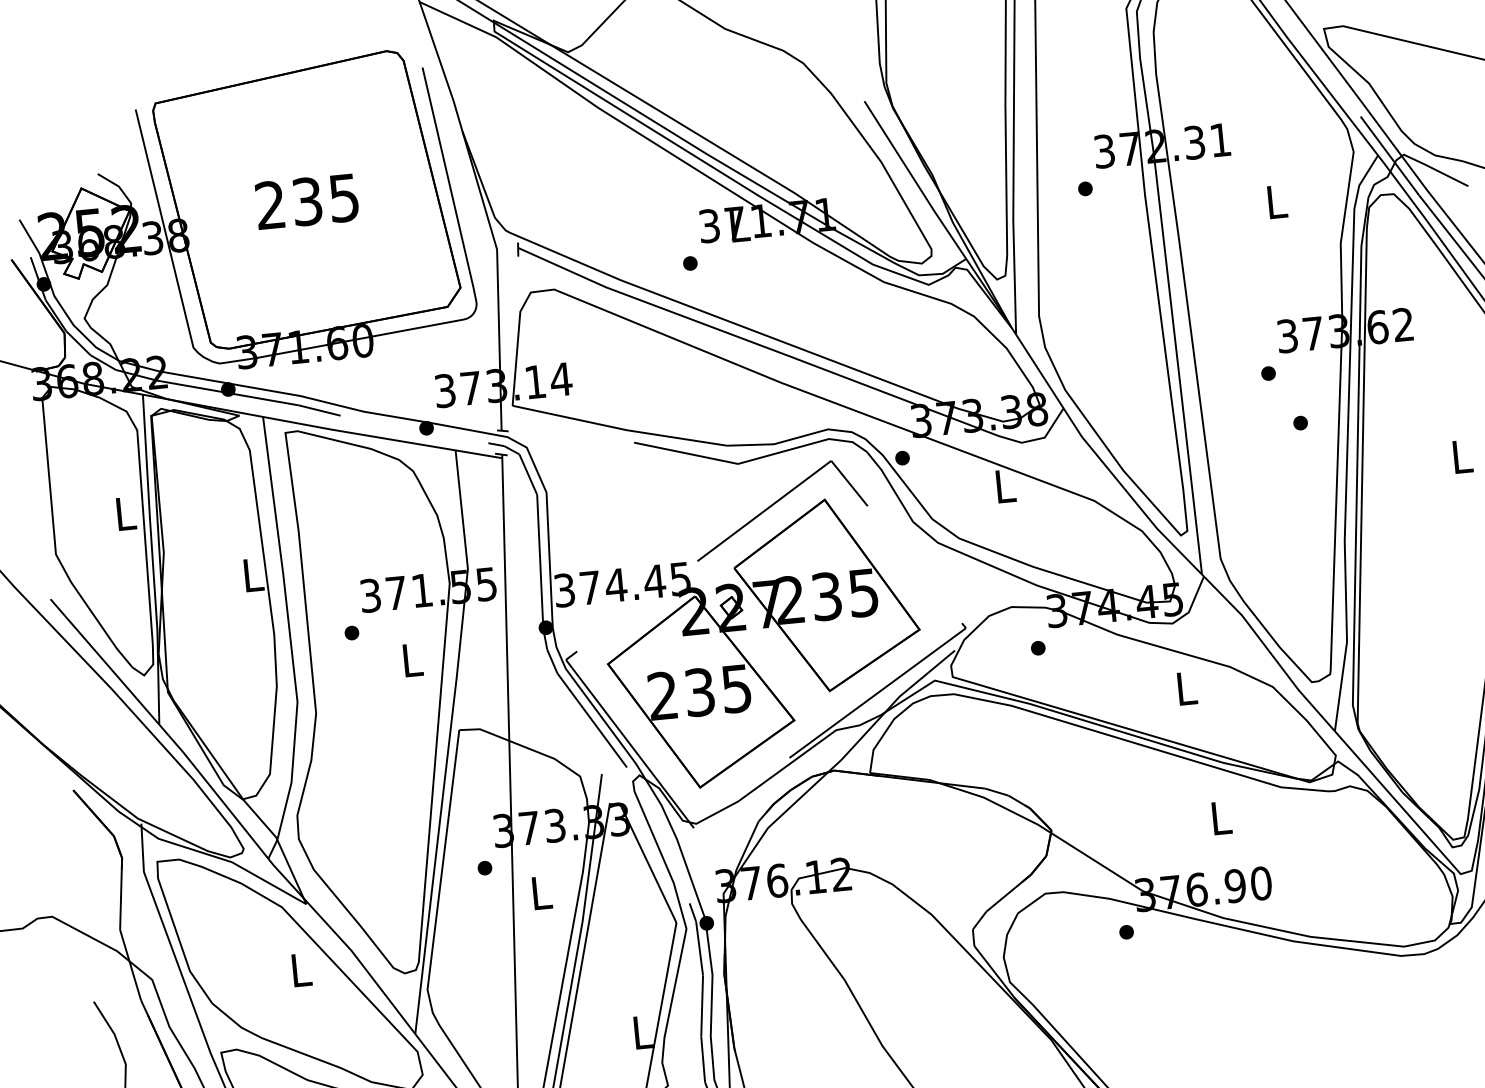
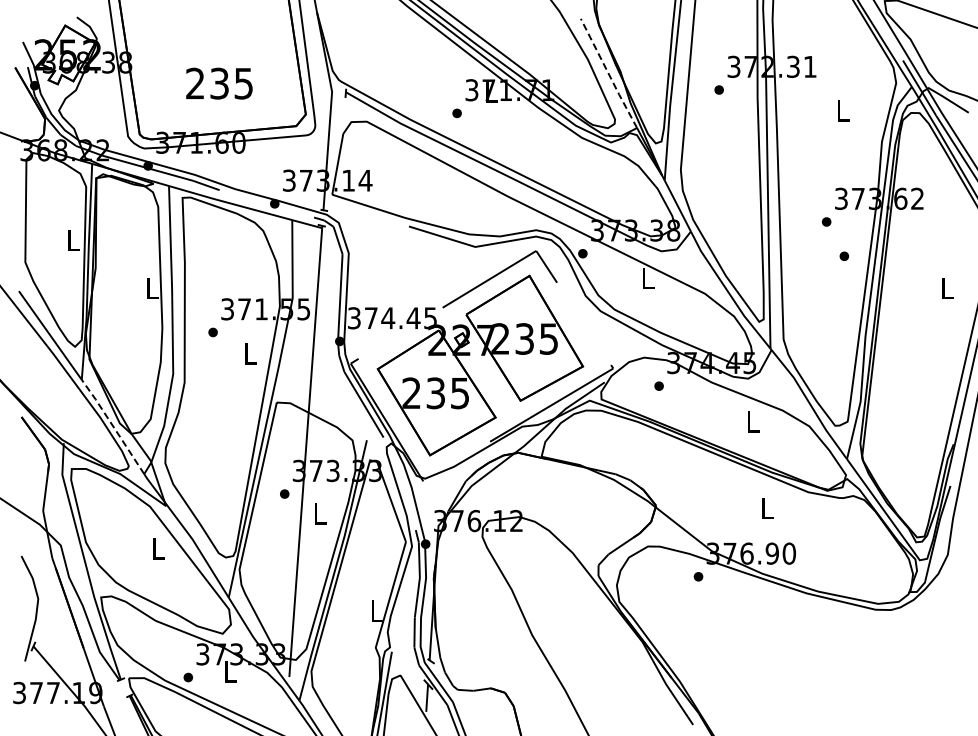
line: (914, 181) -> (608, 74), solid -> dashed
text: (307, 201) -> (219, 83), moved
line: (212, 789) -> (112, 425), solid -> dashed

